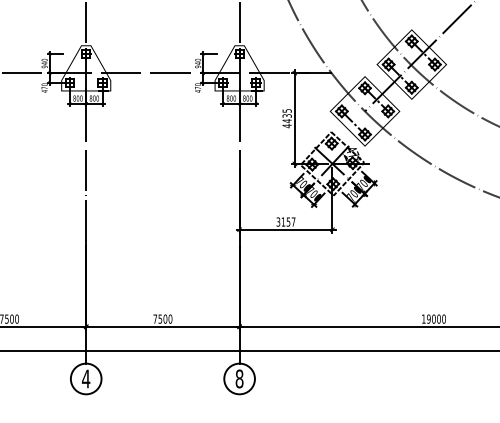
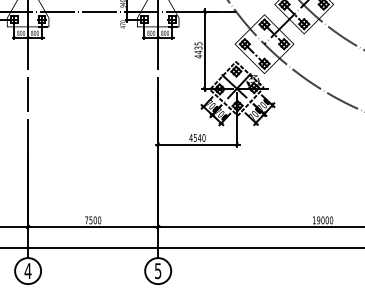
text: (285, 221) -> (197, 137), 3157 -> 4540
text: (239, 378) -> (158, 270), 8 -> 5

